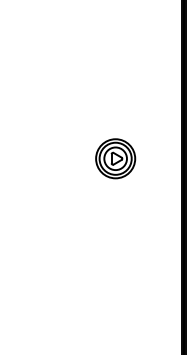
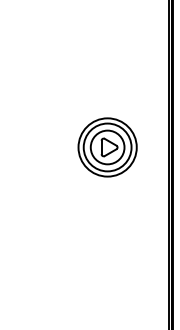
part: (115, 158) -> (107, 147), size x1.6

